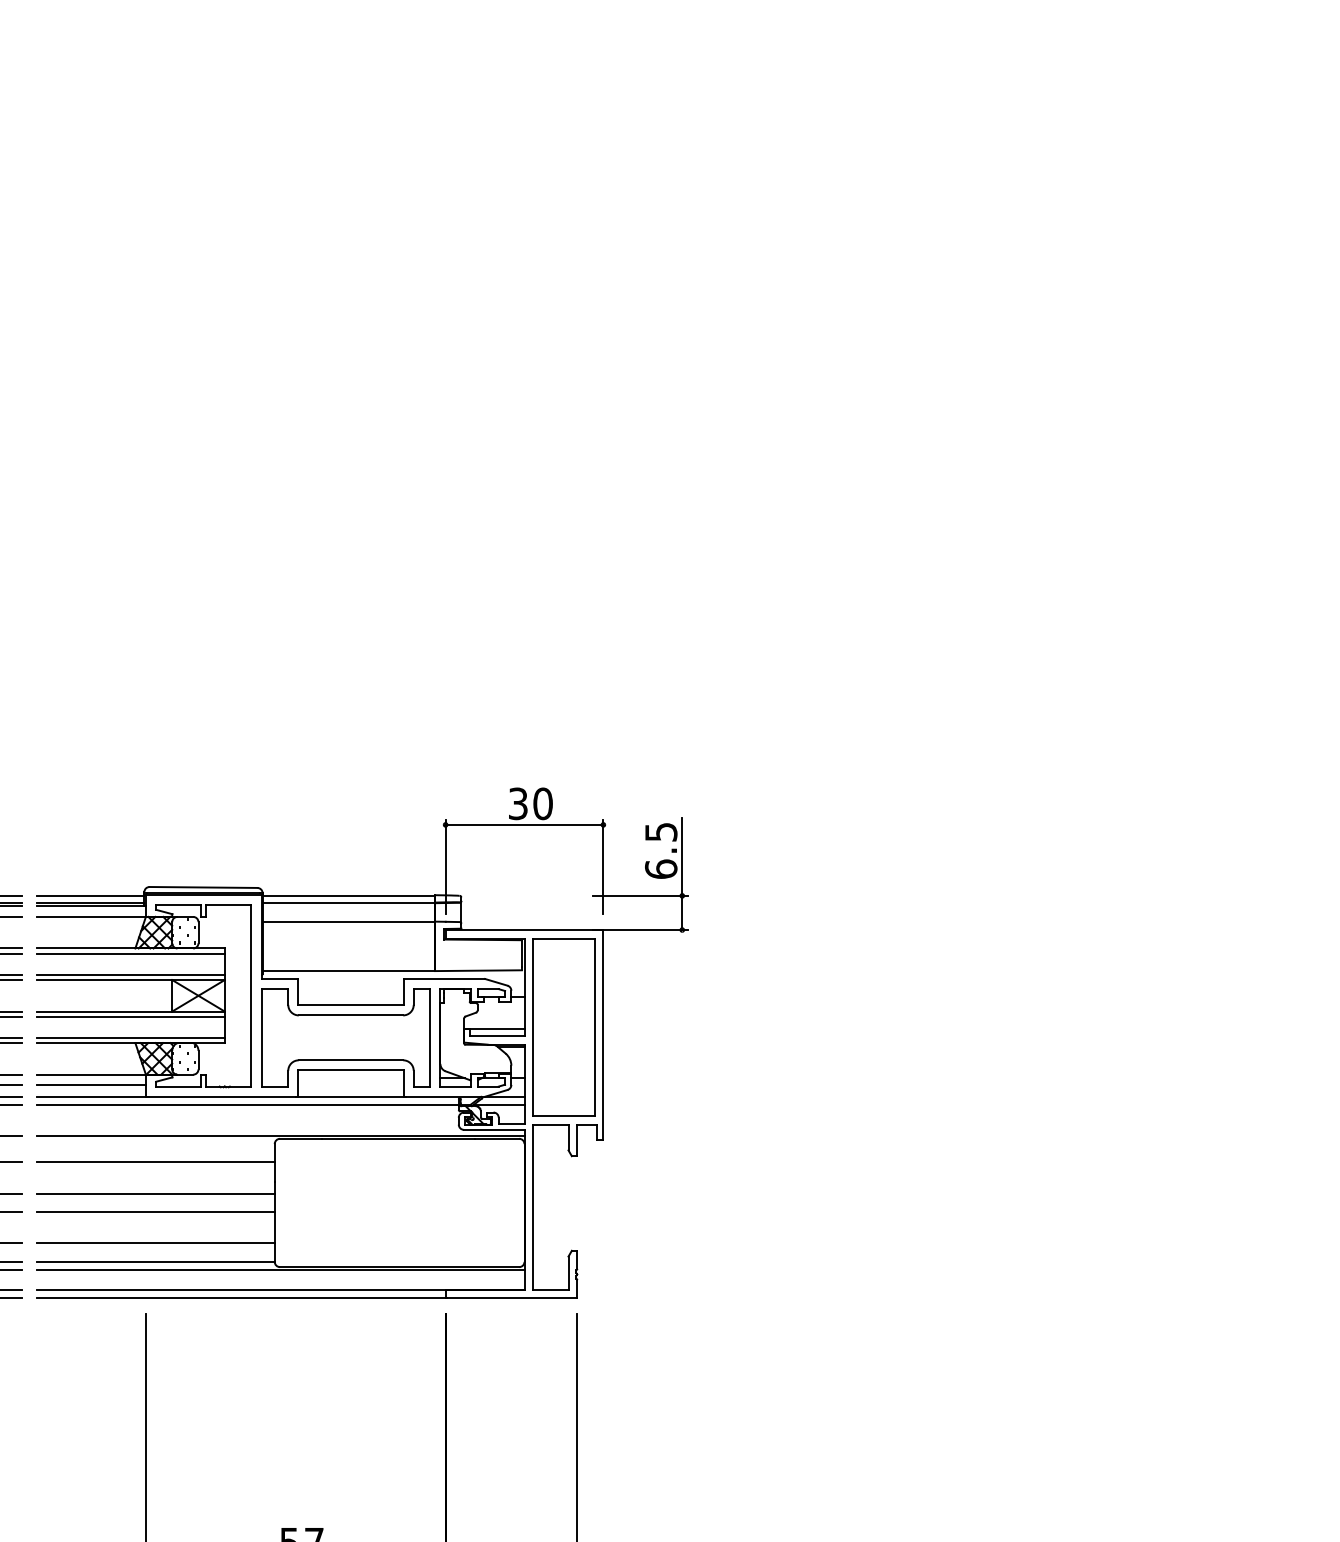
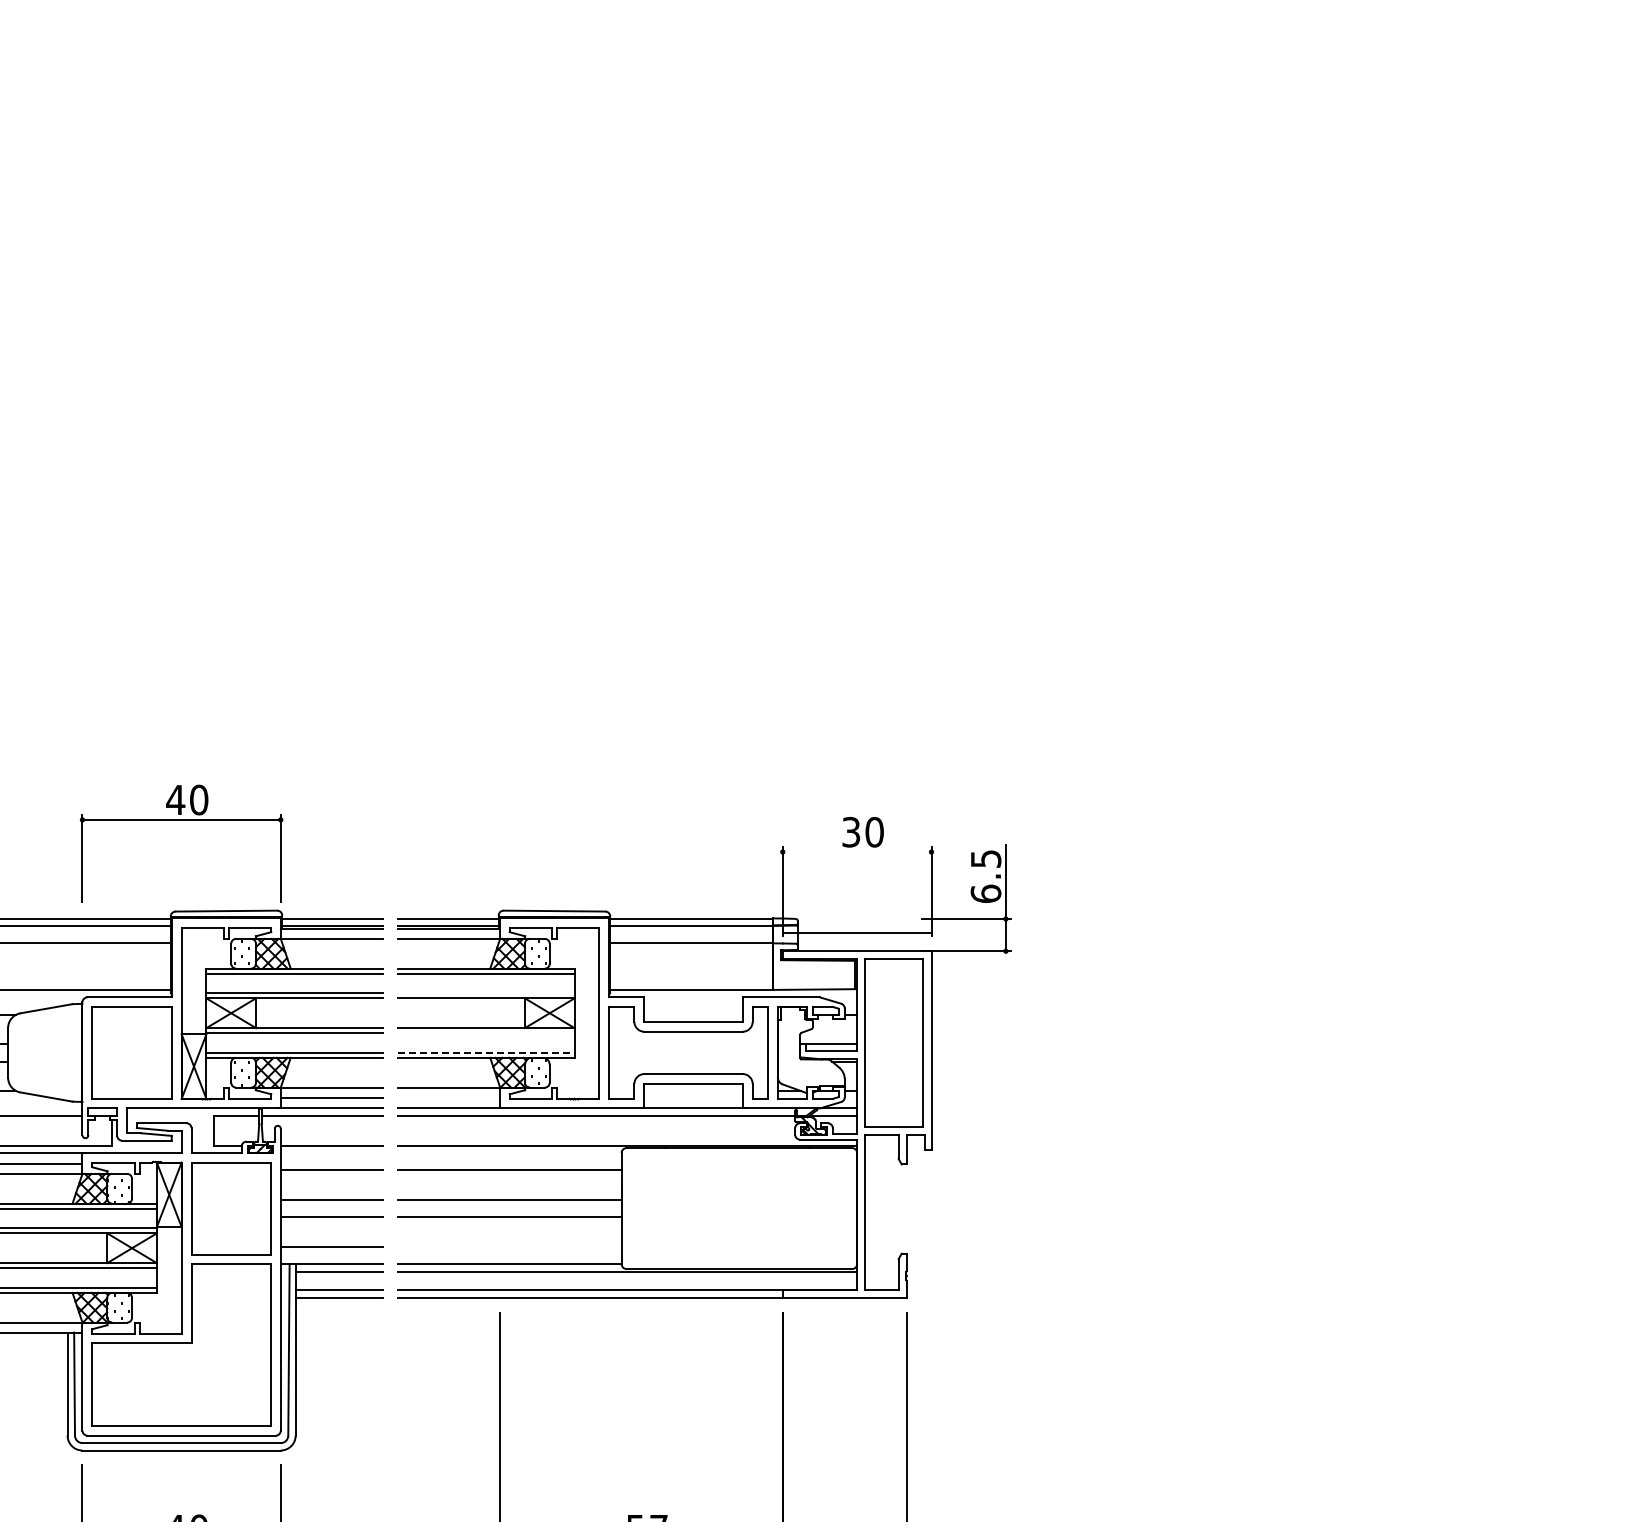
line: (523, 825) -> (856, 933), moved
line: (130, 974) -> (485, 993), removed
line: (130, 1017) -> (485, 1033), removed
line: (131, 1037) -> (486, 1052), solid -> dashed
line: (91, 1085) -> (448, 1097), removed
line: (155, 1243) -> (509, 1246), removed

